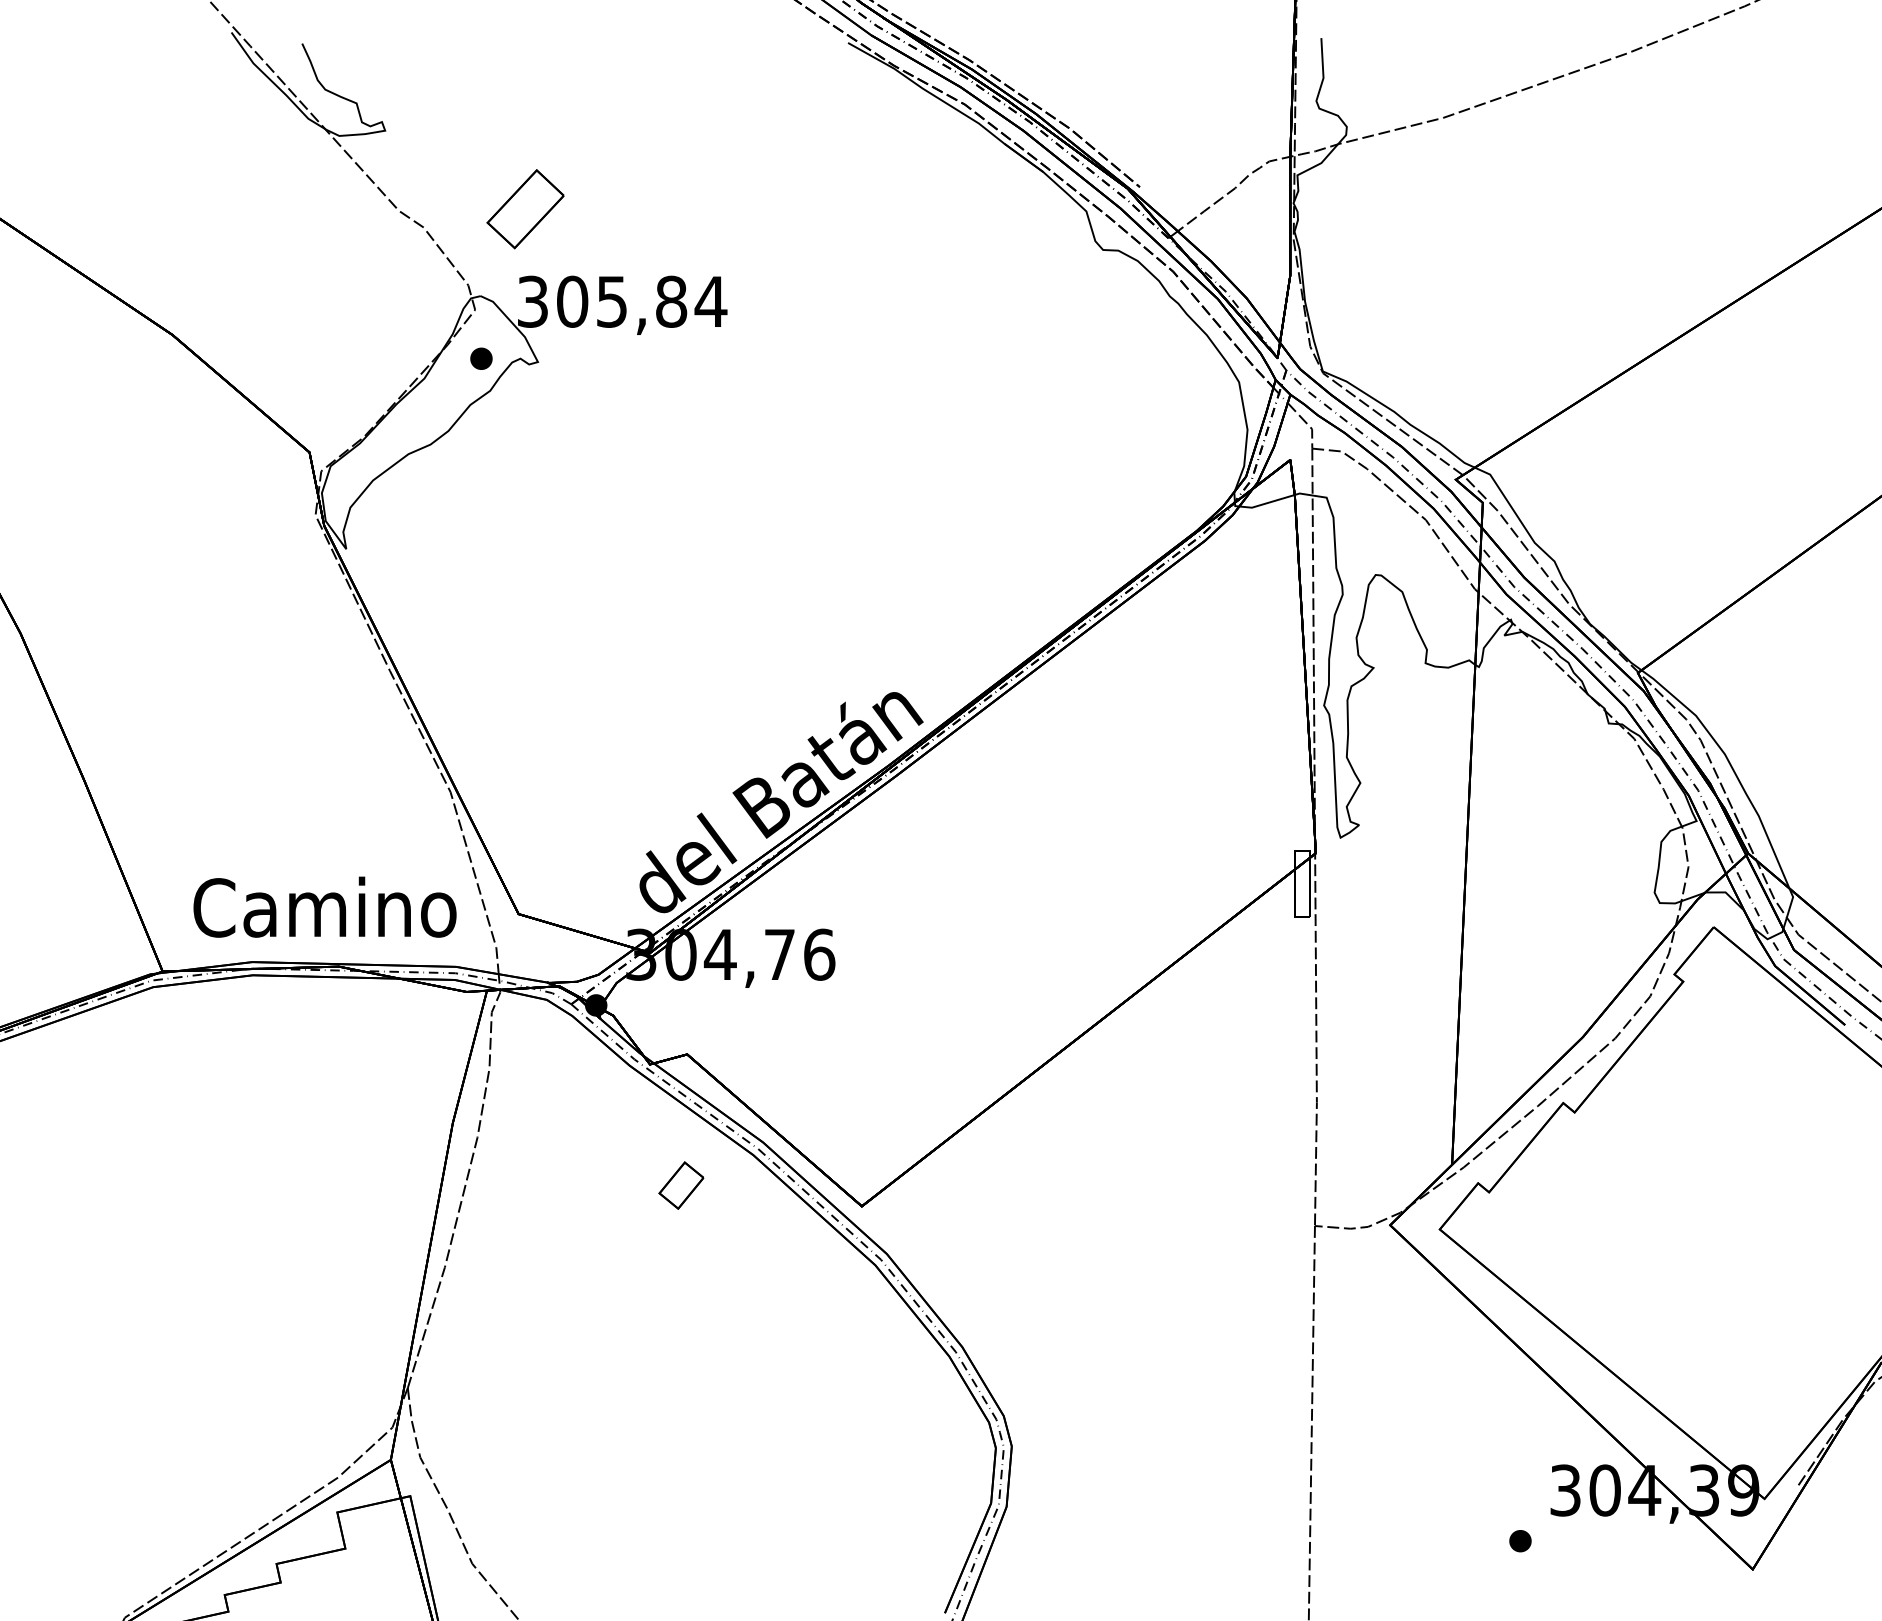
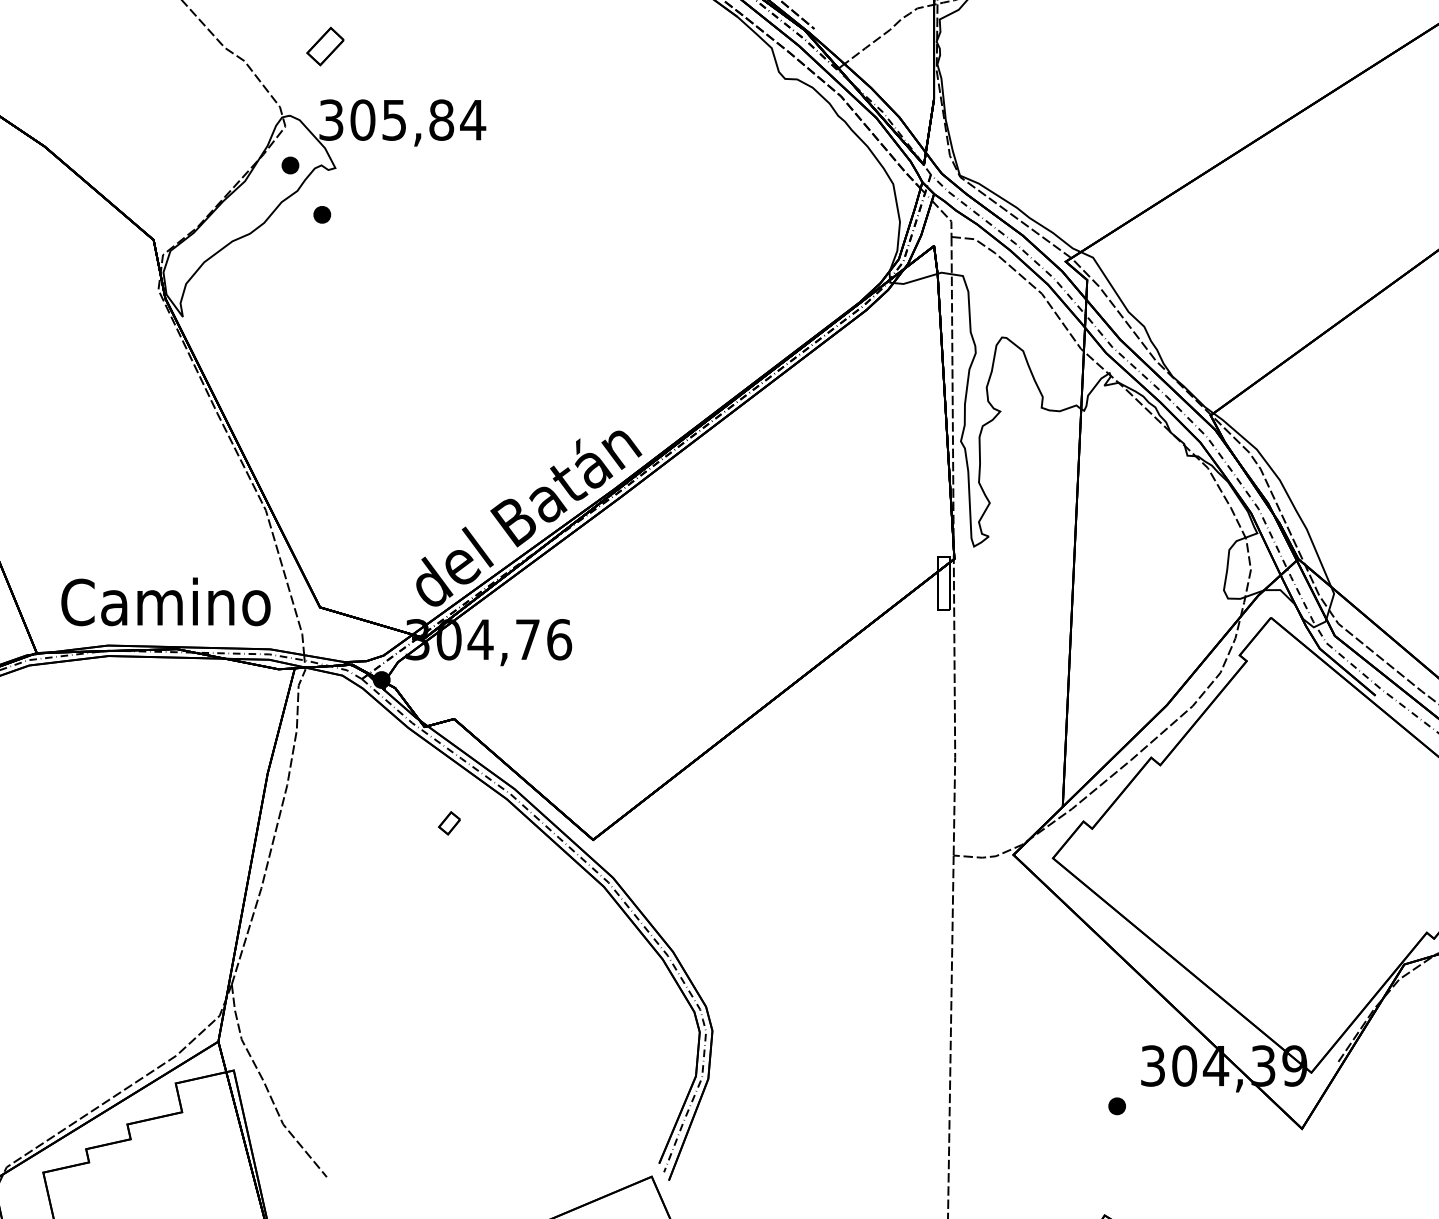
part: (525, 209) -> (325, 46), size x0.6
part: (521, 420) -> (322, 214), added
part: (681, 1185) -> (449, 823), size x0.6

